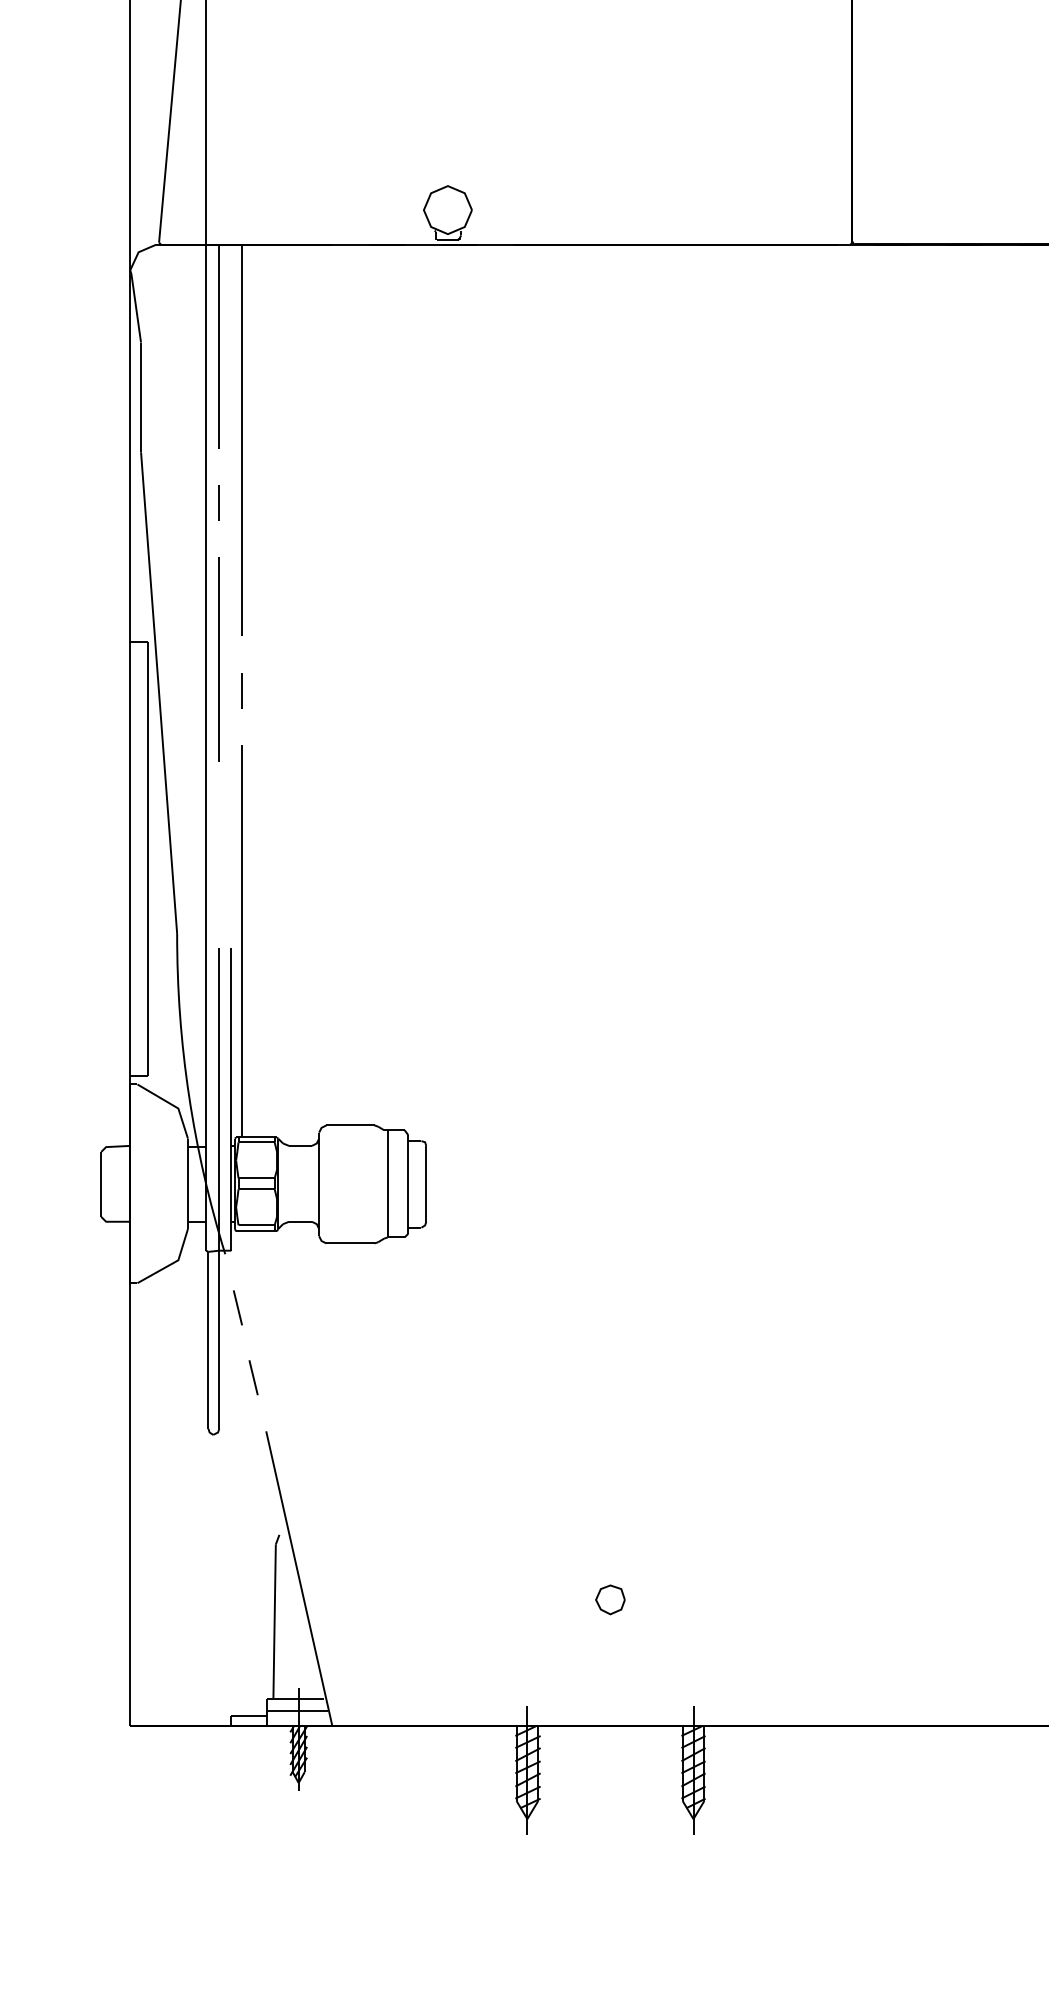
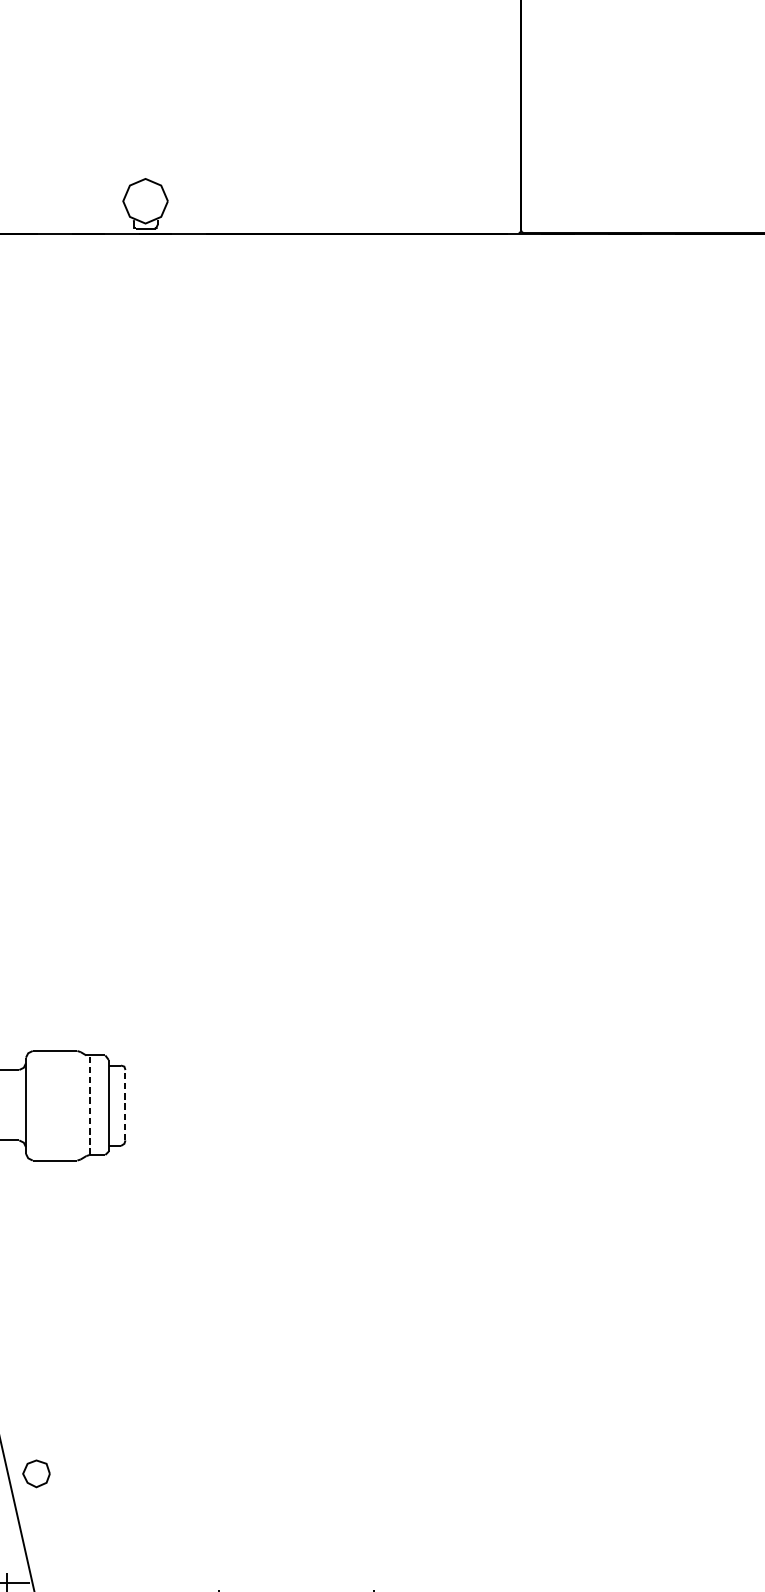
line: (387, 1183) -> (89, 1104), solid -> dashed
line: (426, 1183) -> (125, 1104), solid -> dashed
part: (610, 1599) -> (36, 1473), moved

